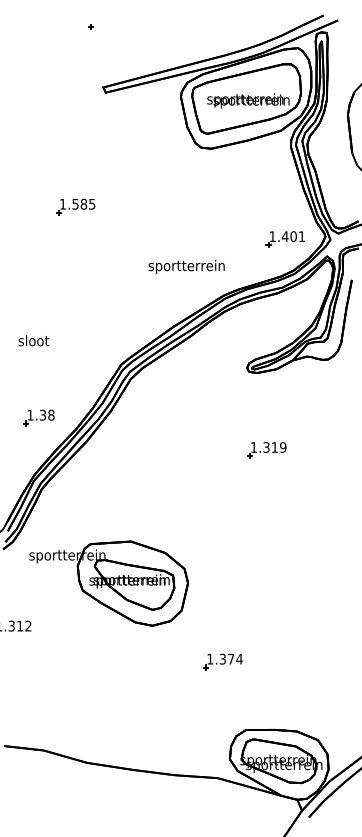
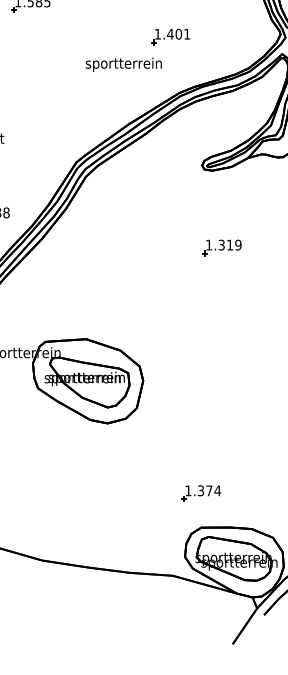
part: (284, 239) -> (169, 37), moved
text: (186, 267) -> (123, 65), moved
part: (222, 661) -> (200, 493), moved

